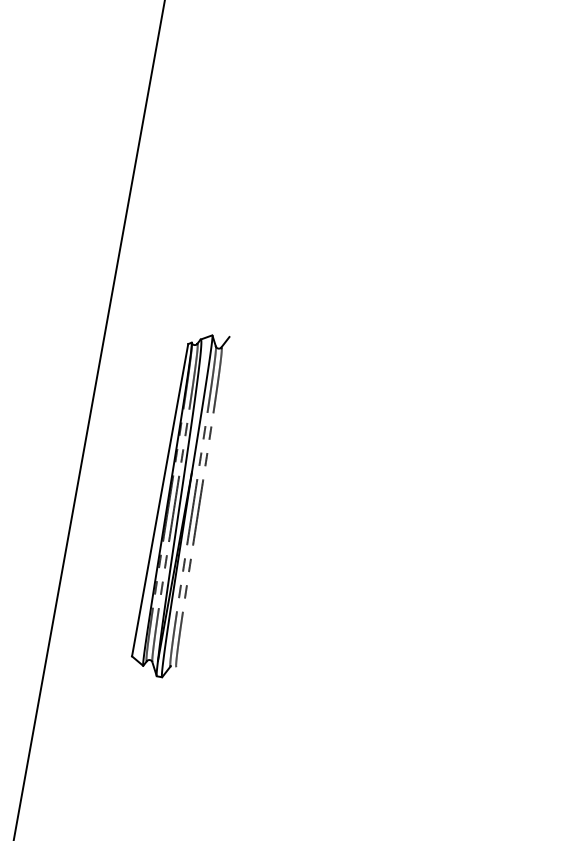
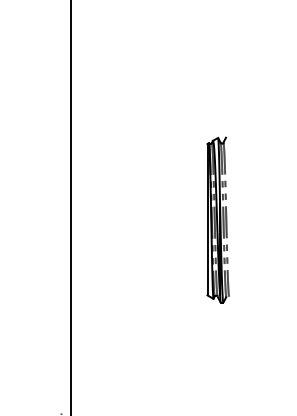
part: (180, 503) -> (217, 219), moved

